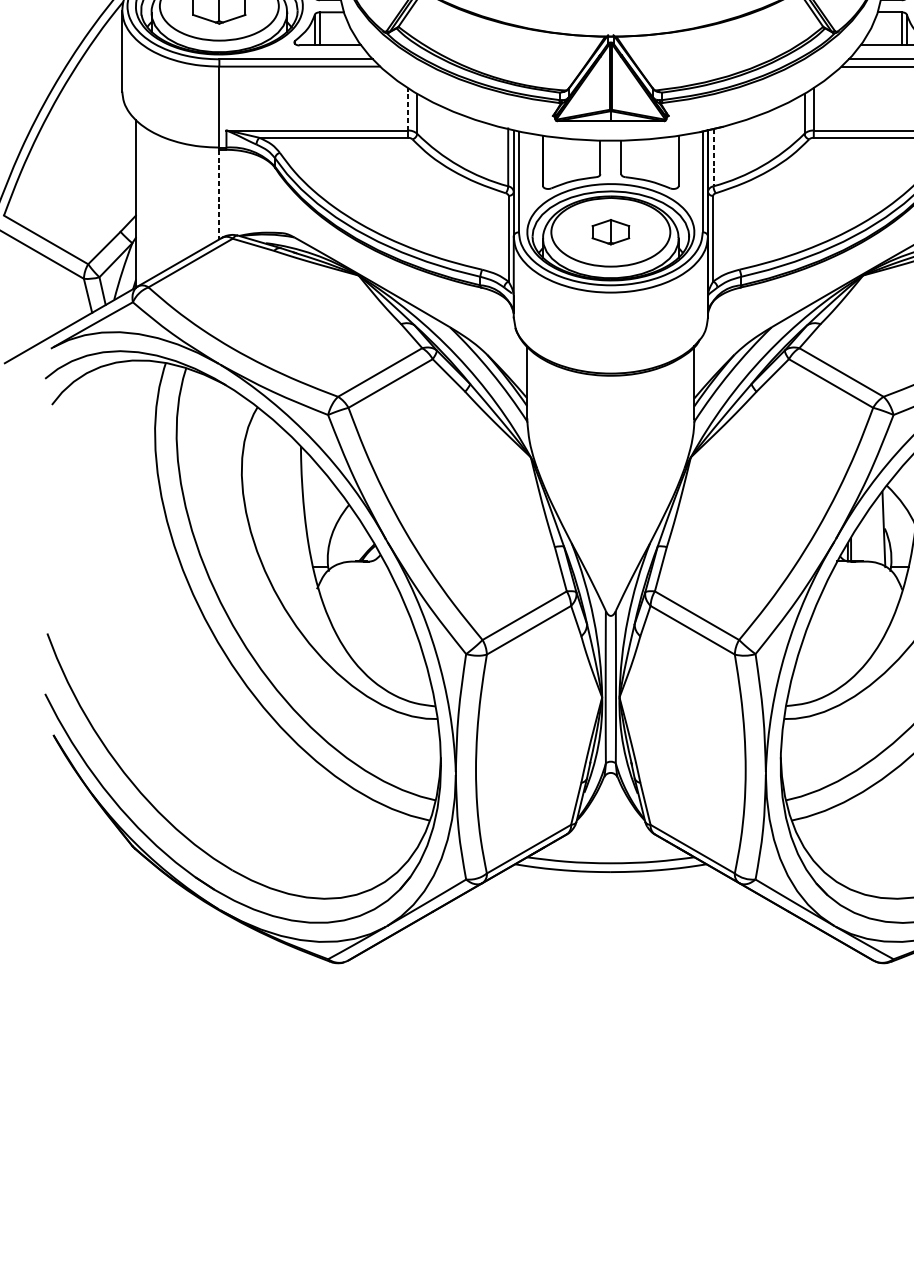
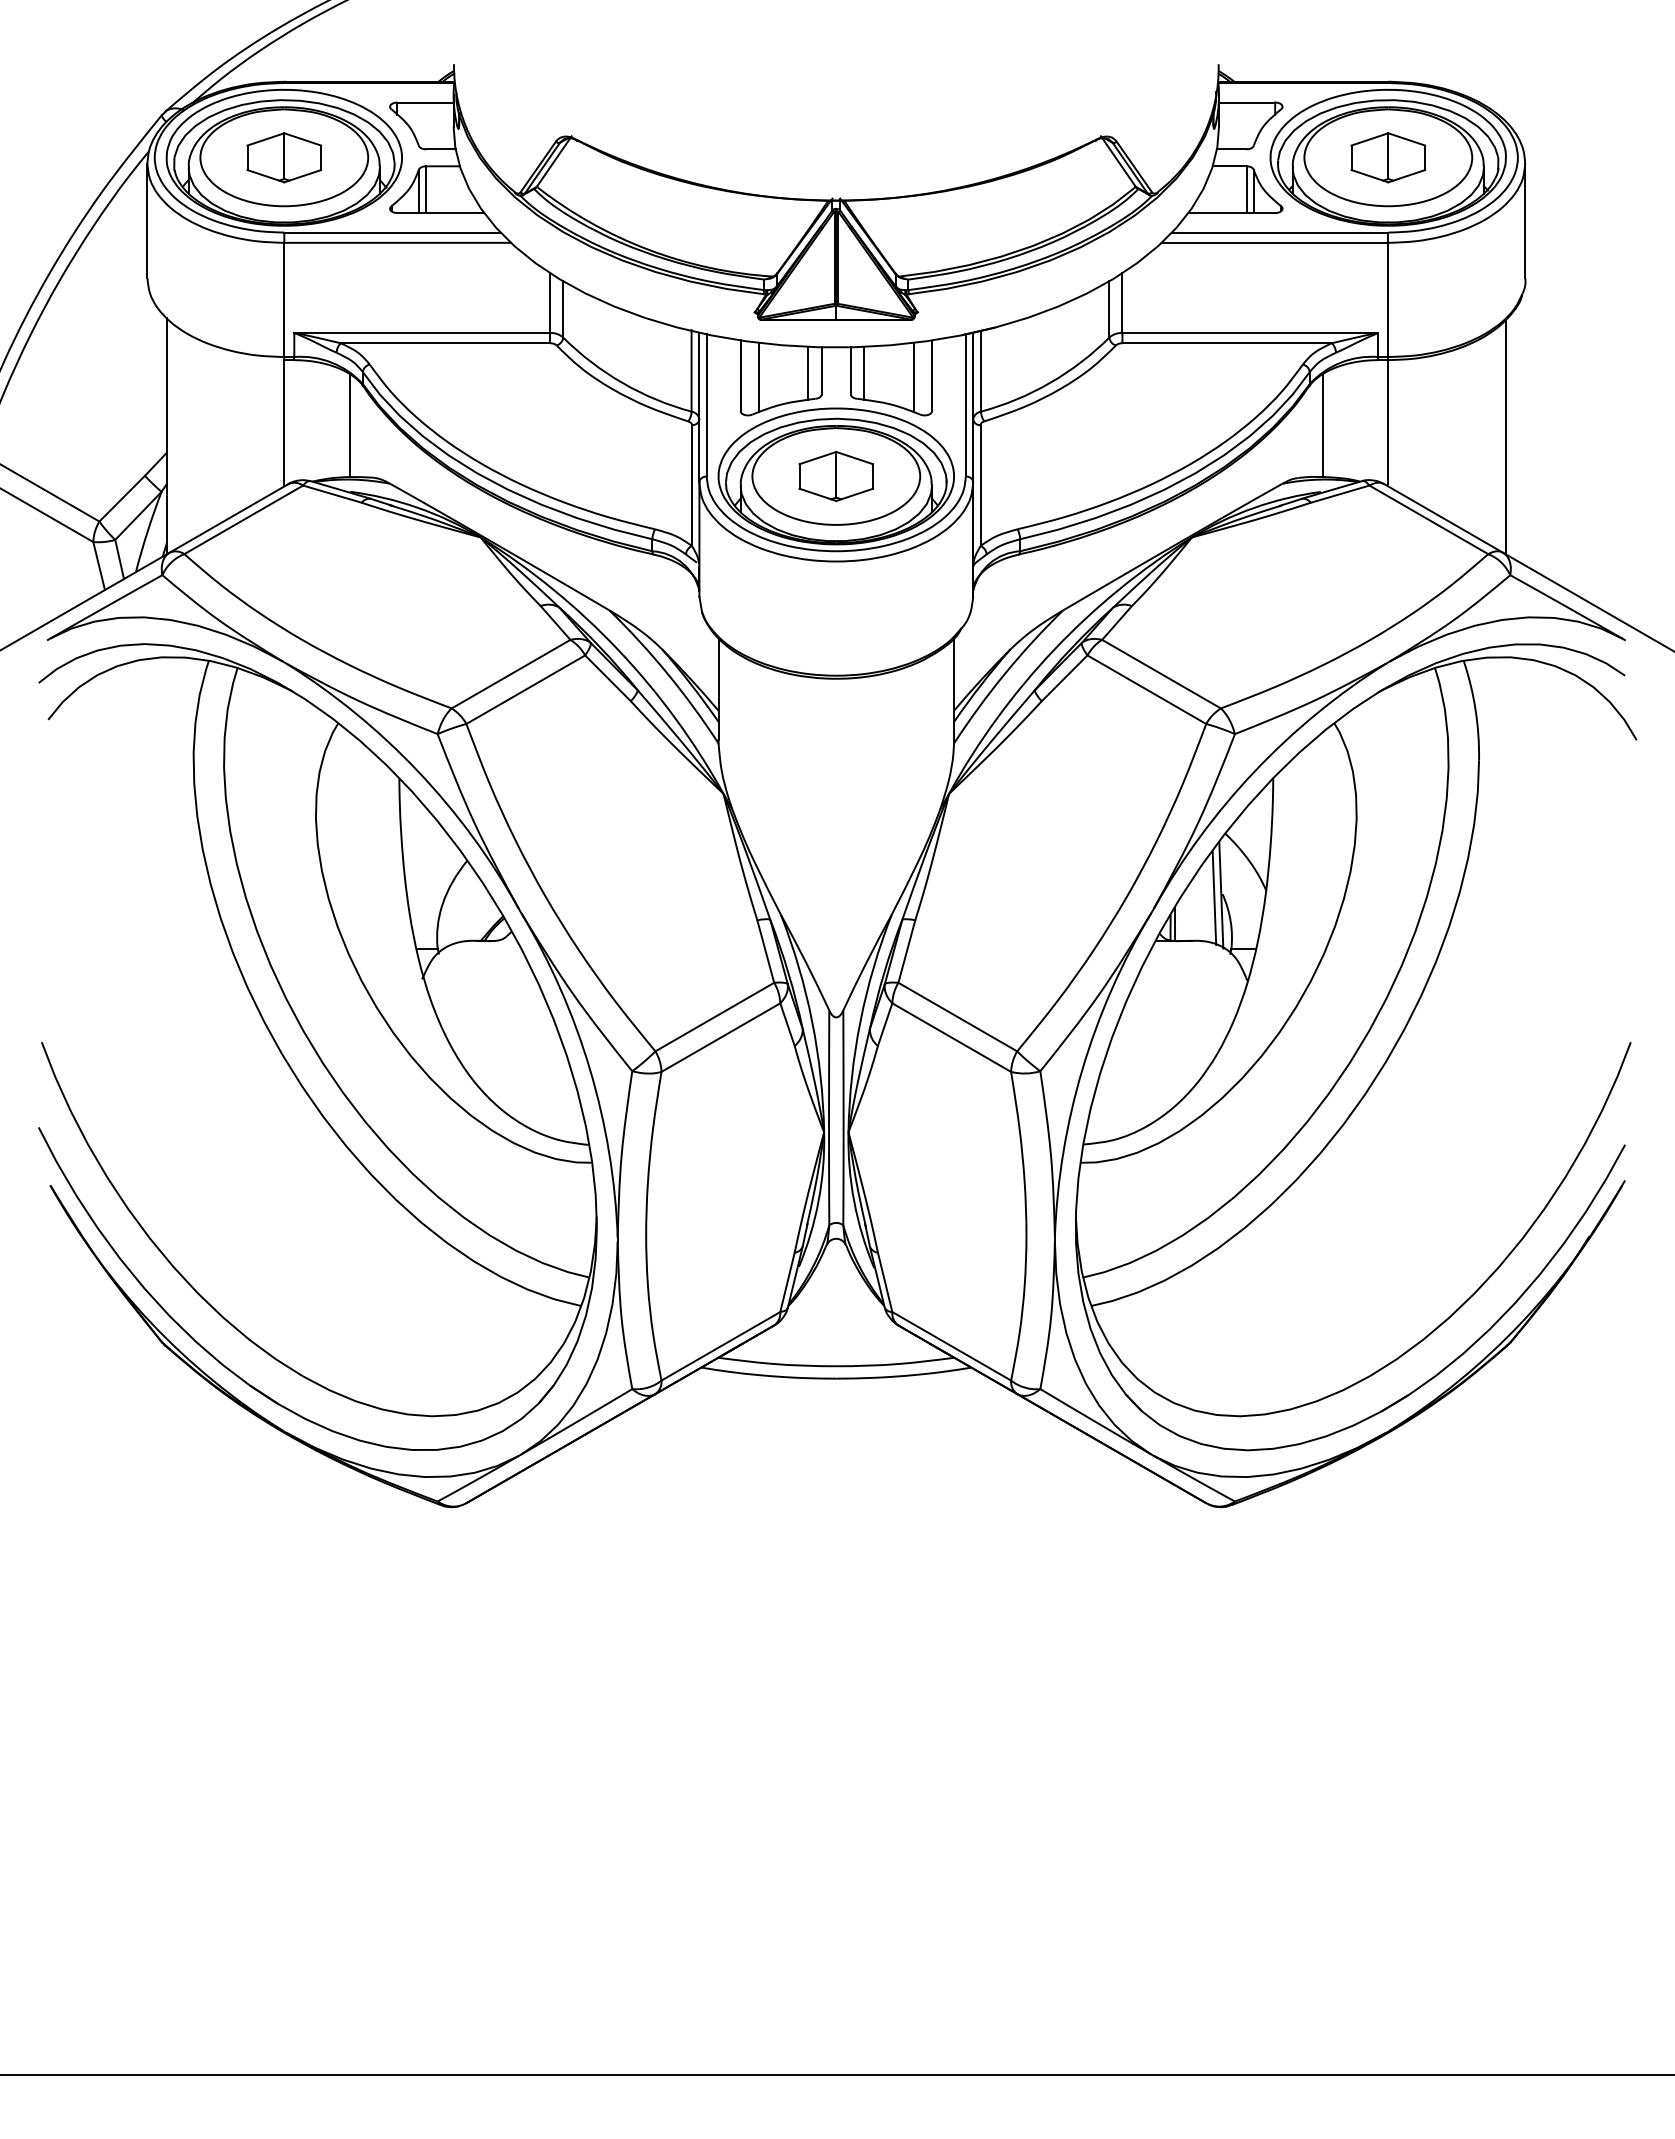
line: (408, 109) -> (550, 303), dashed -> solid
line: (713, 158) -> (981, 372), dashed -> solid
line: (591, 159) -> (808, 373), added
line: (630, 159) -> (864, 373), added
line: (556, 162) -> (759, 377), added
line: (665, 162) -> (913, 377), added
line: (219, 194) -> (284, 423), dashed -> solid
line: (265, 196) -> (349, 425), added
part: (610, 231) -> (836, 475), size x1.43
line: (879, 531) -> (1214, 898), added

